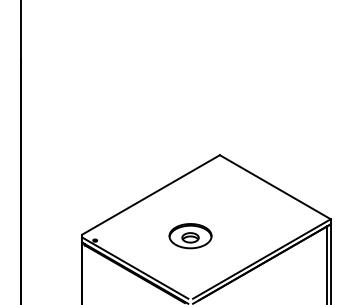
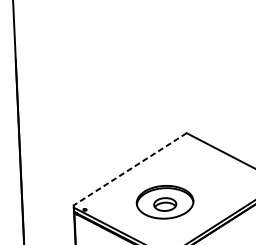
line: (150, 194) -> (129, 168), solid -> dashed
part: (190, 236) -> (165, 202), size x1.6

